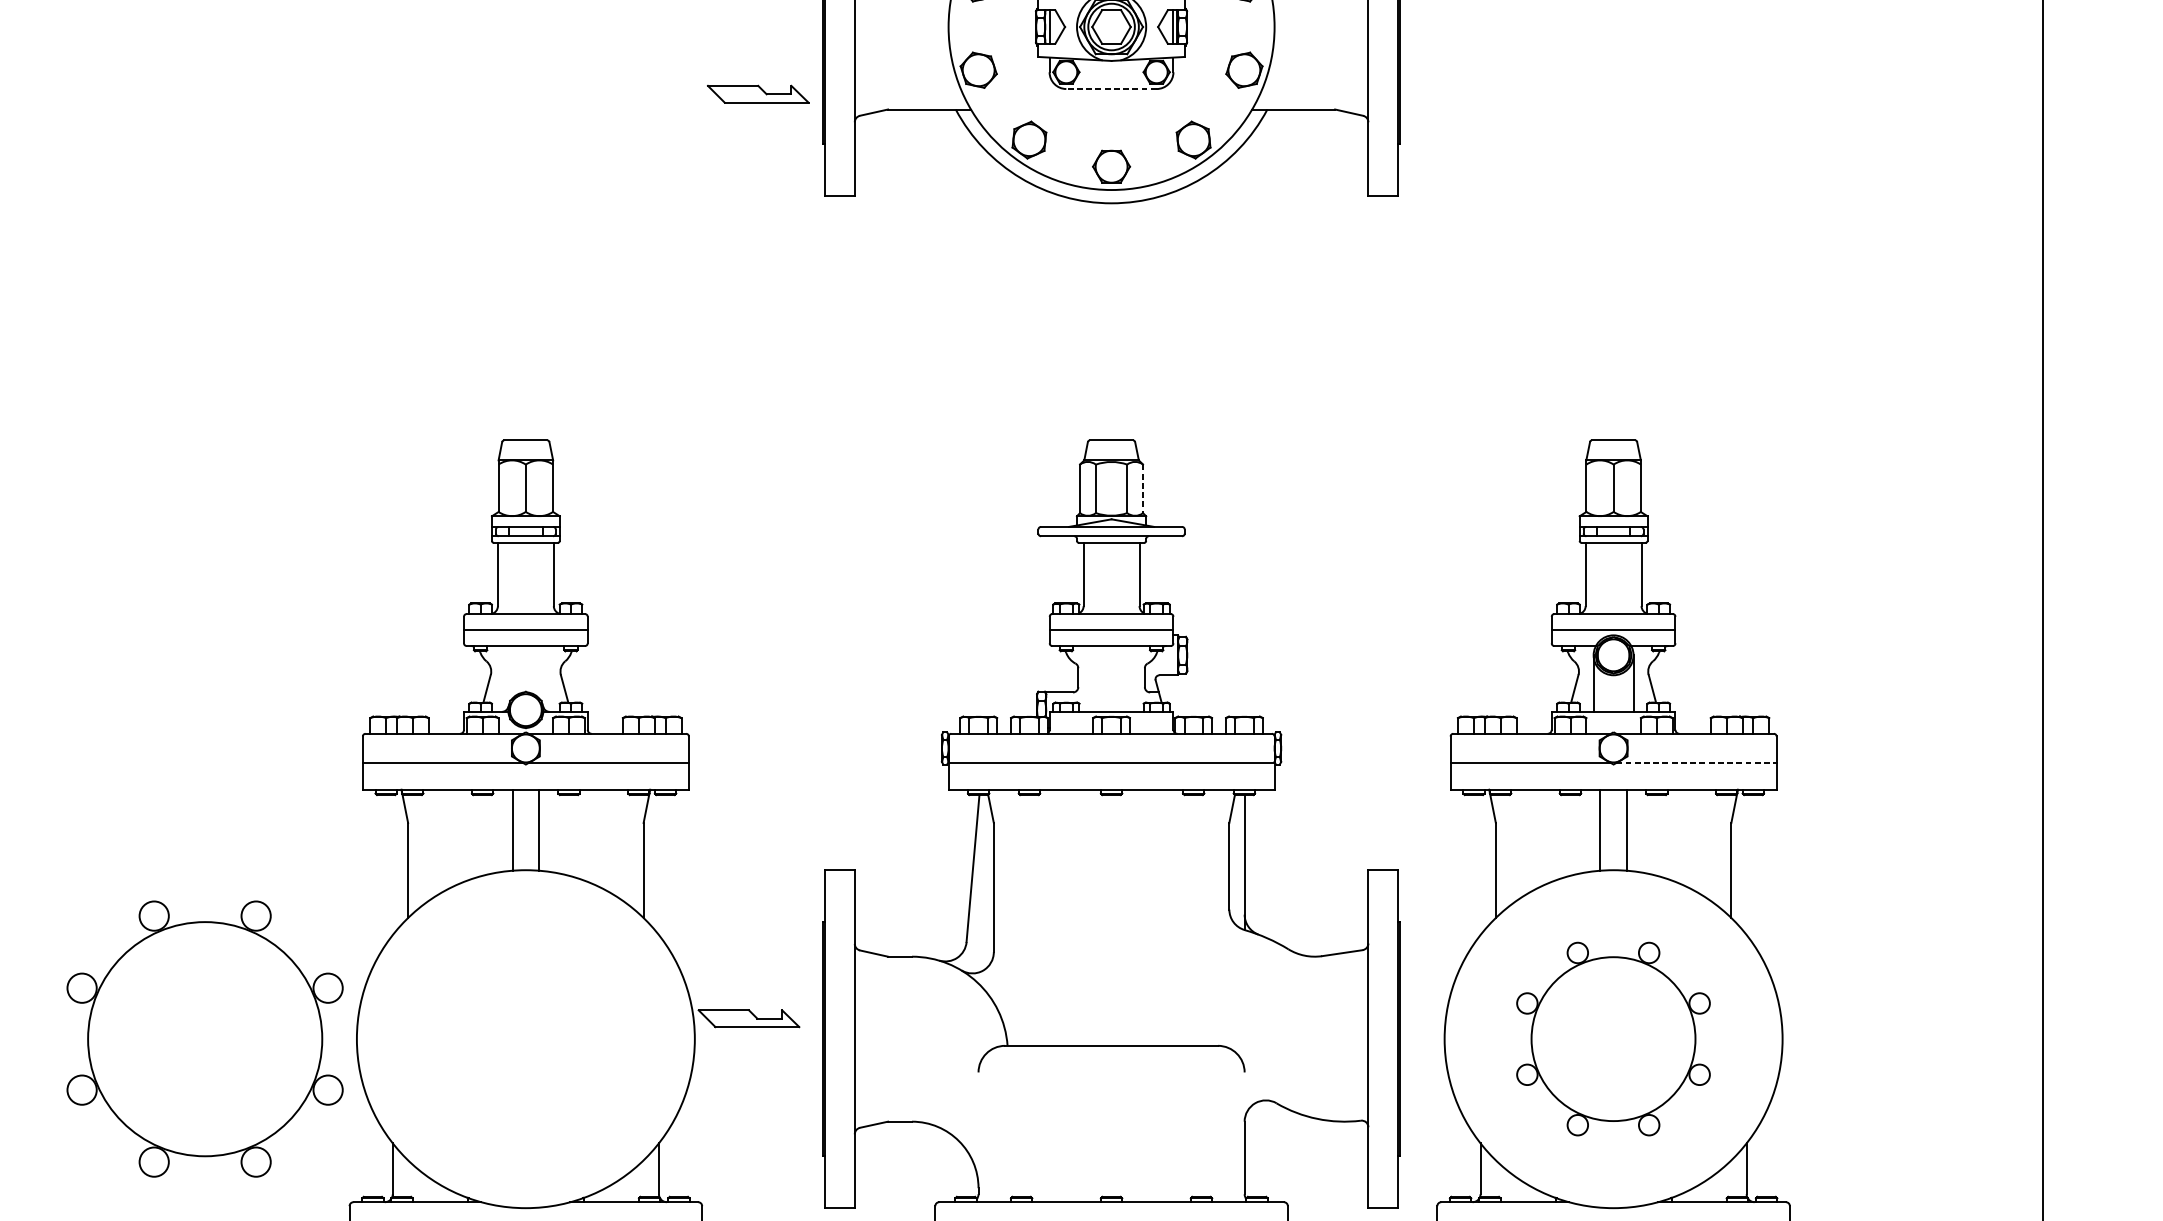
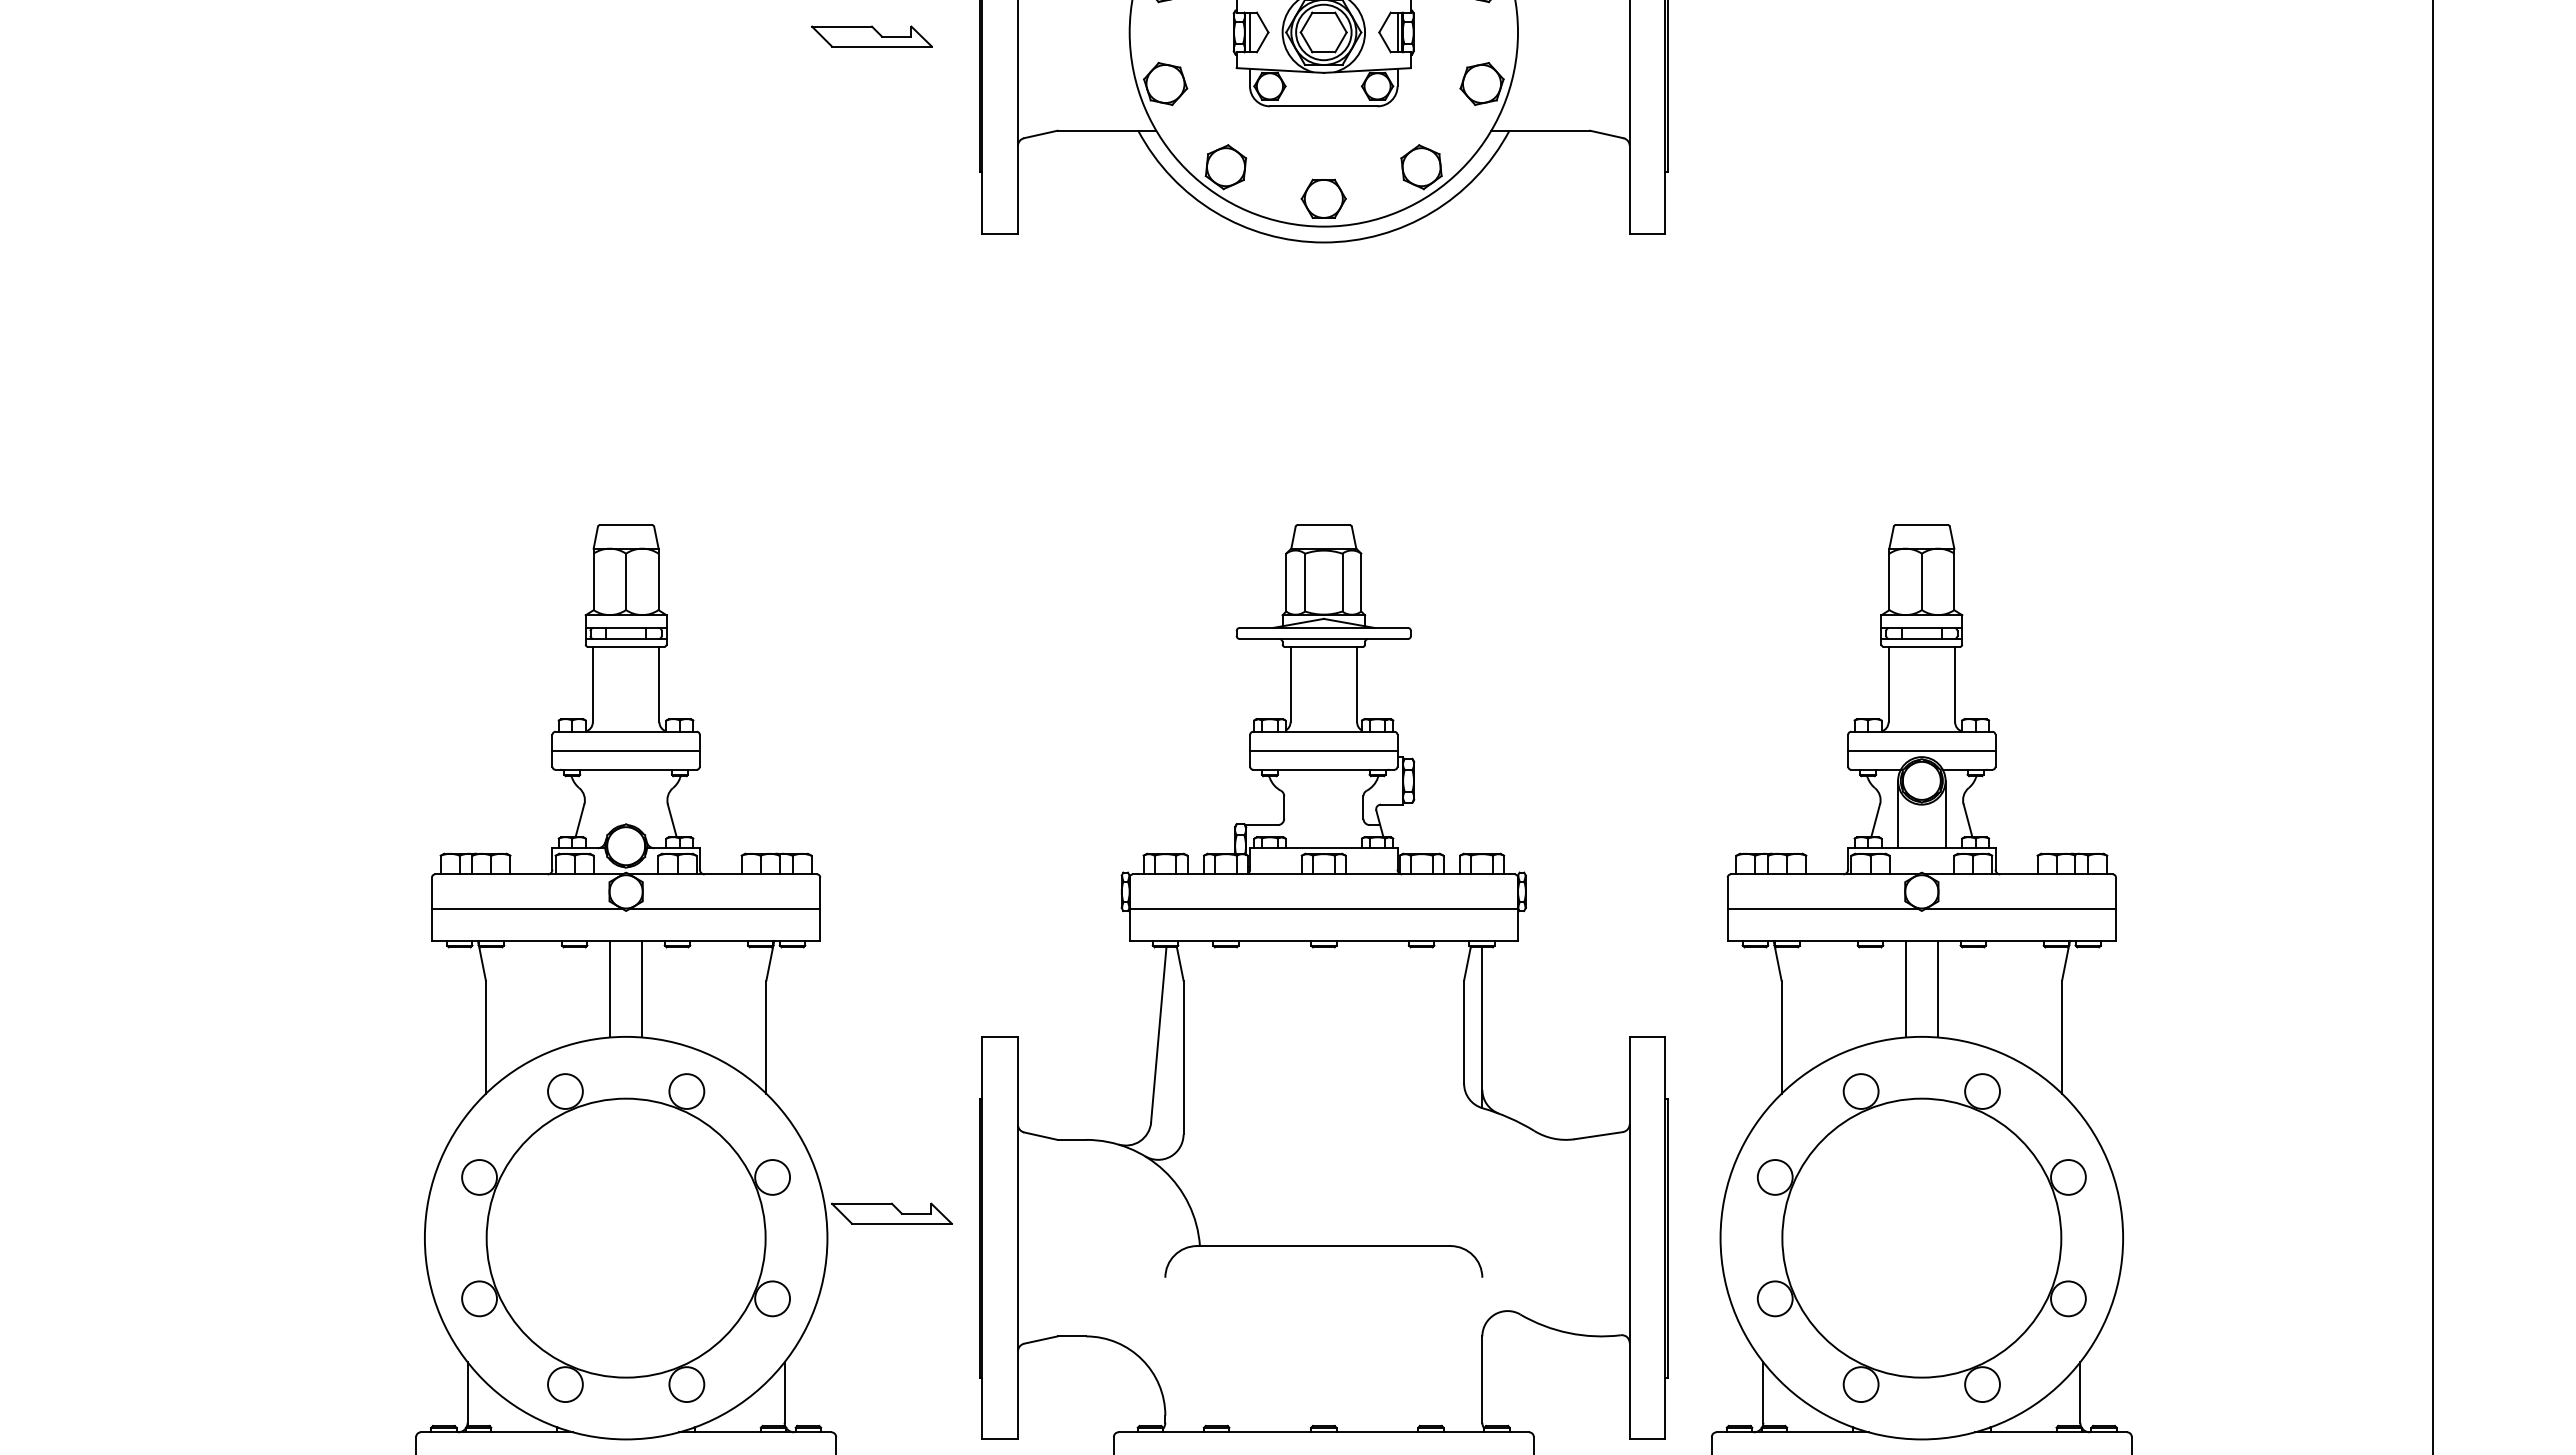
line: (1111, 89) -> (1323, 106), dashed -> solid
part: (757, 94) -> (871, 36), moved
line: (1143, 488) -> (1361, 582), dashed -> solid
line: (1697, 763) -> (2021, 909), dashed -> solid
part: (204, 1038) -> (625, 1237), moved
part: (1613, 1038) -> (1921, 1237), size x1.43

